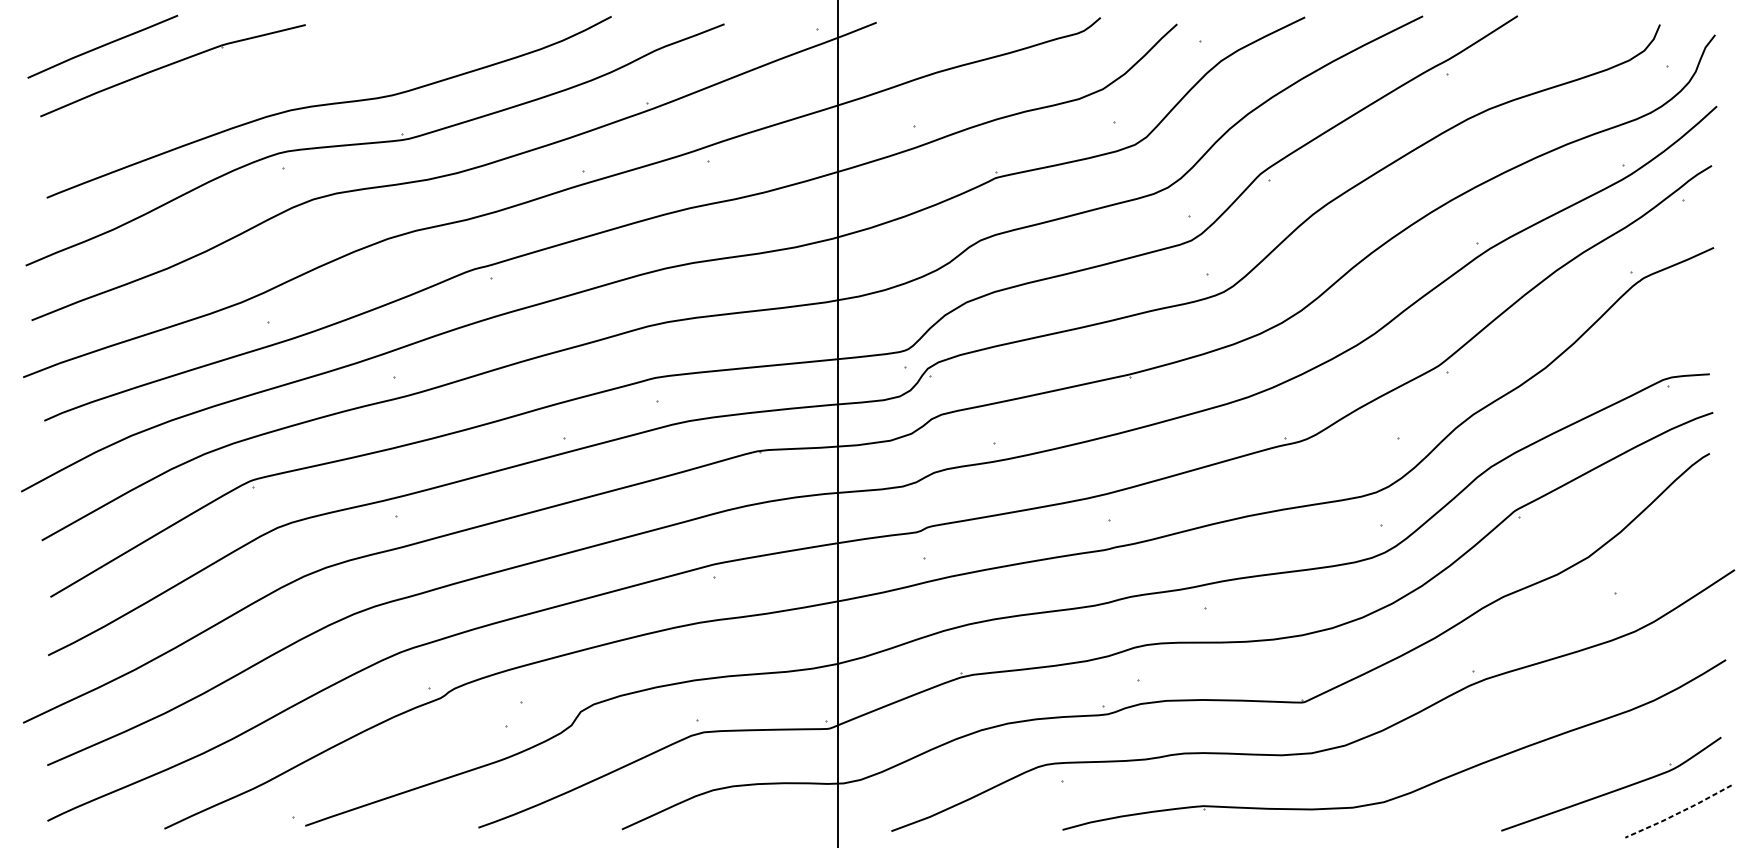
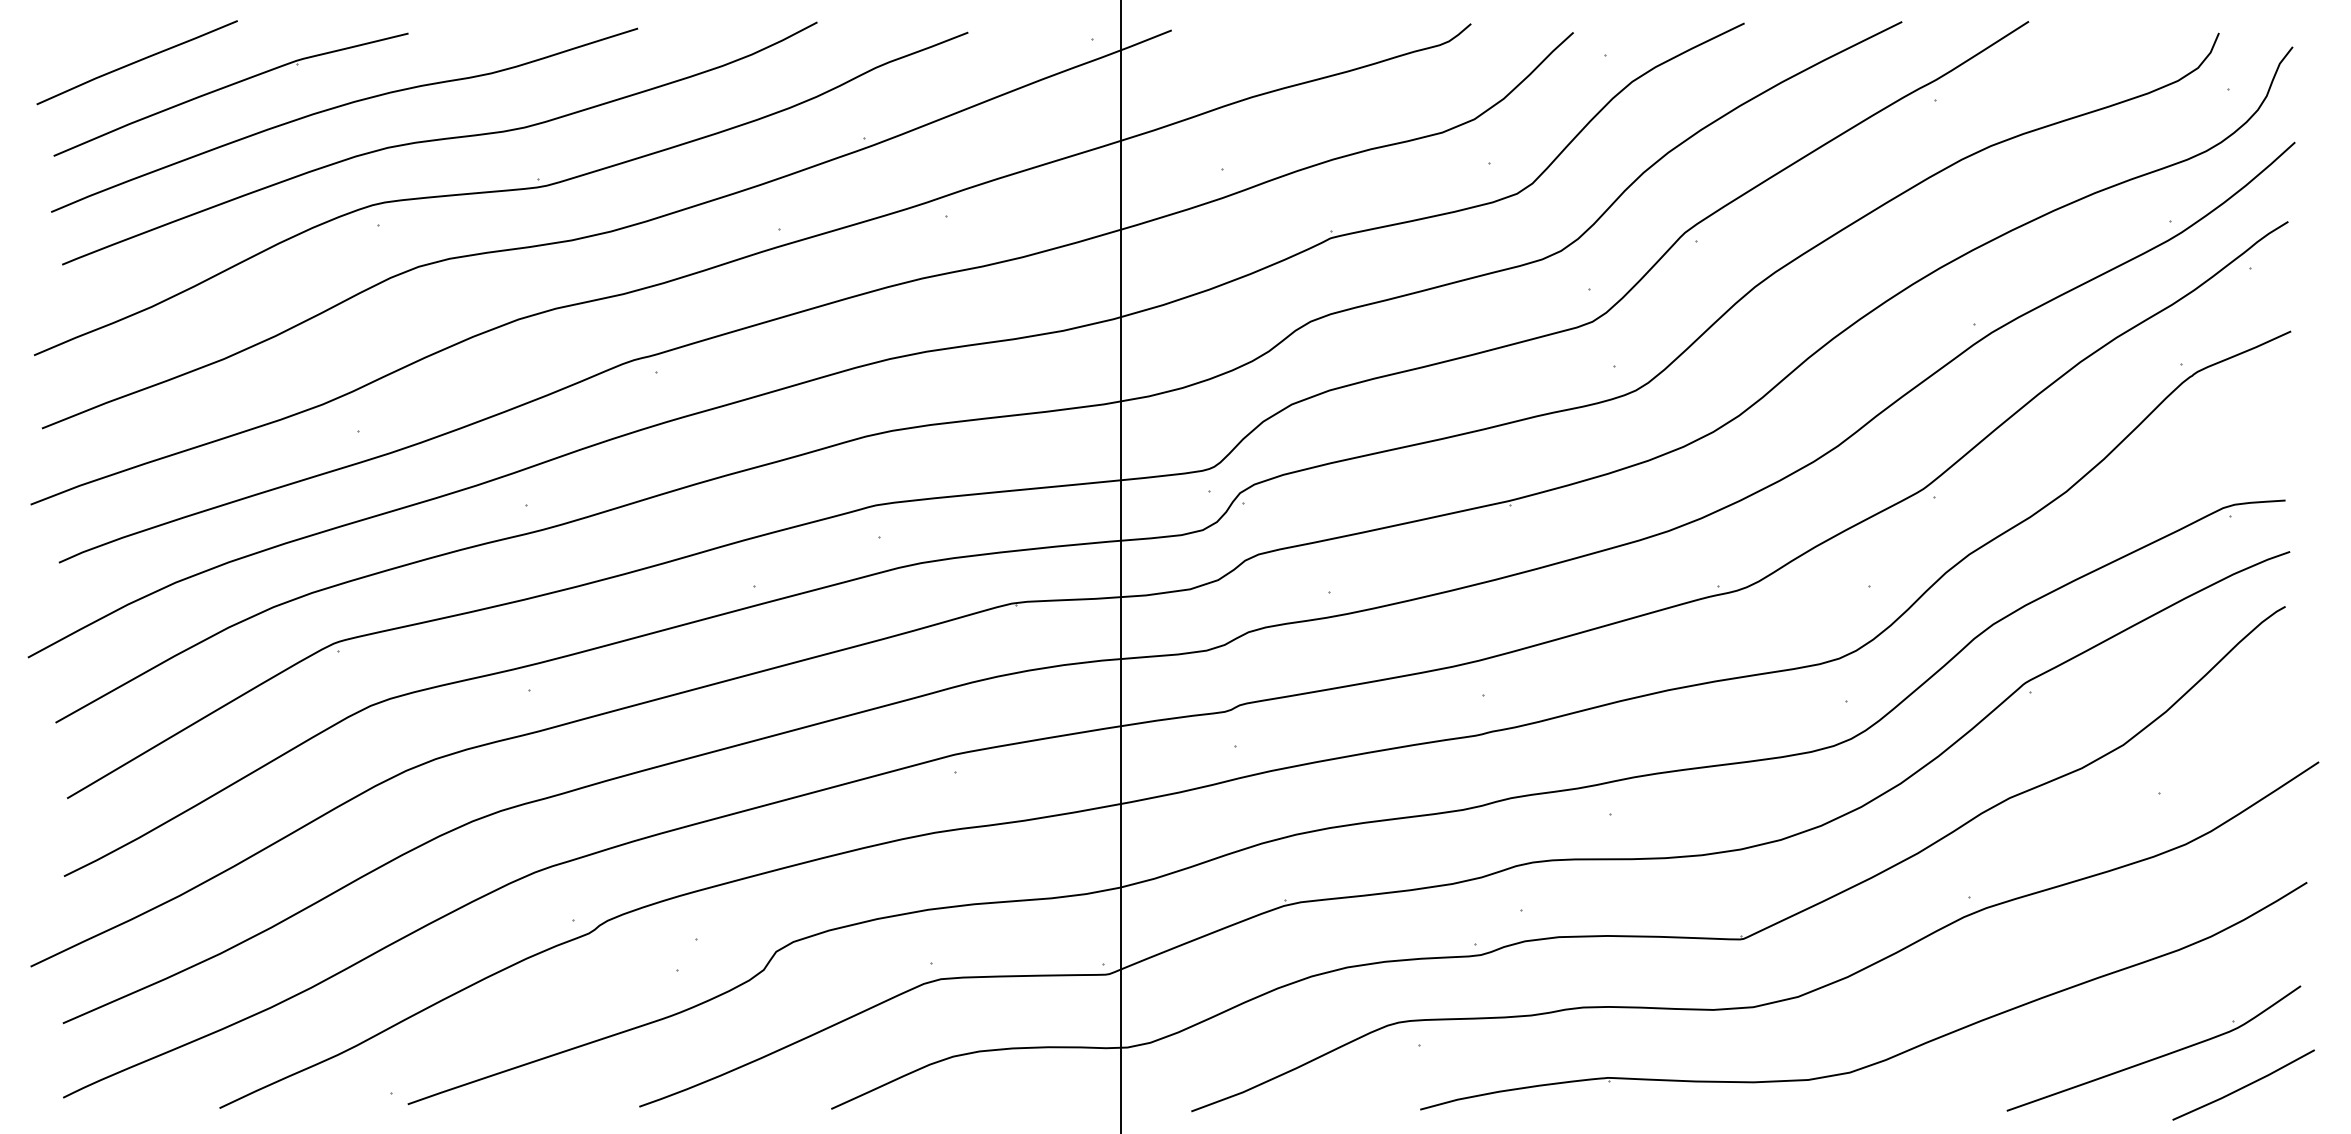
curve: (254, 80) -> (339, 107), added
line: (1679, 812) -> (2244, 1086), dashed -> solid

